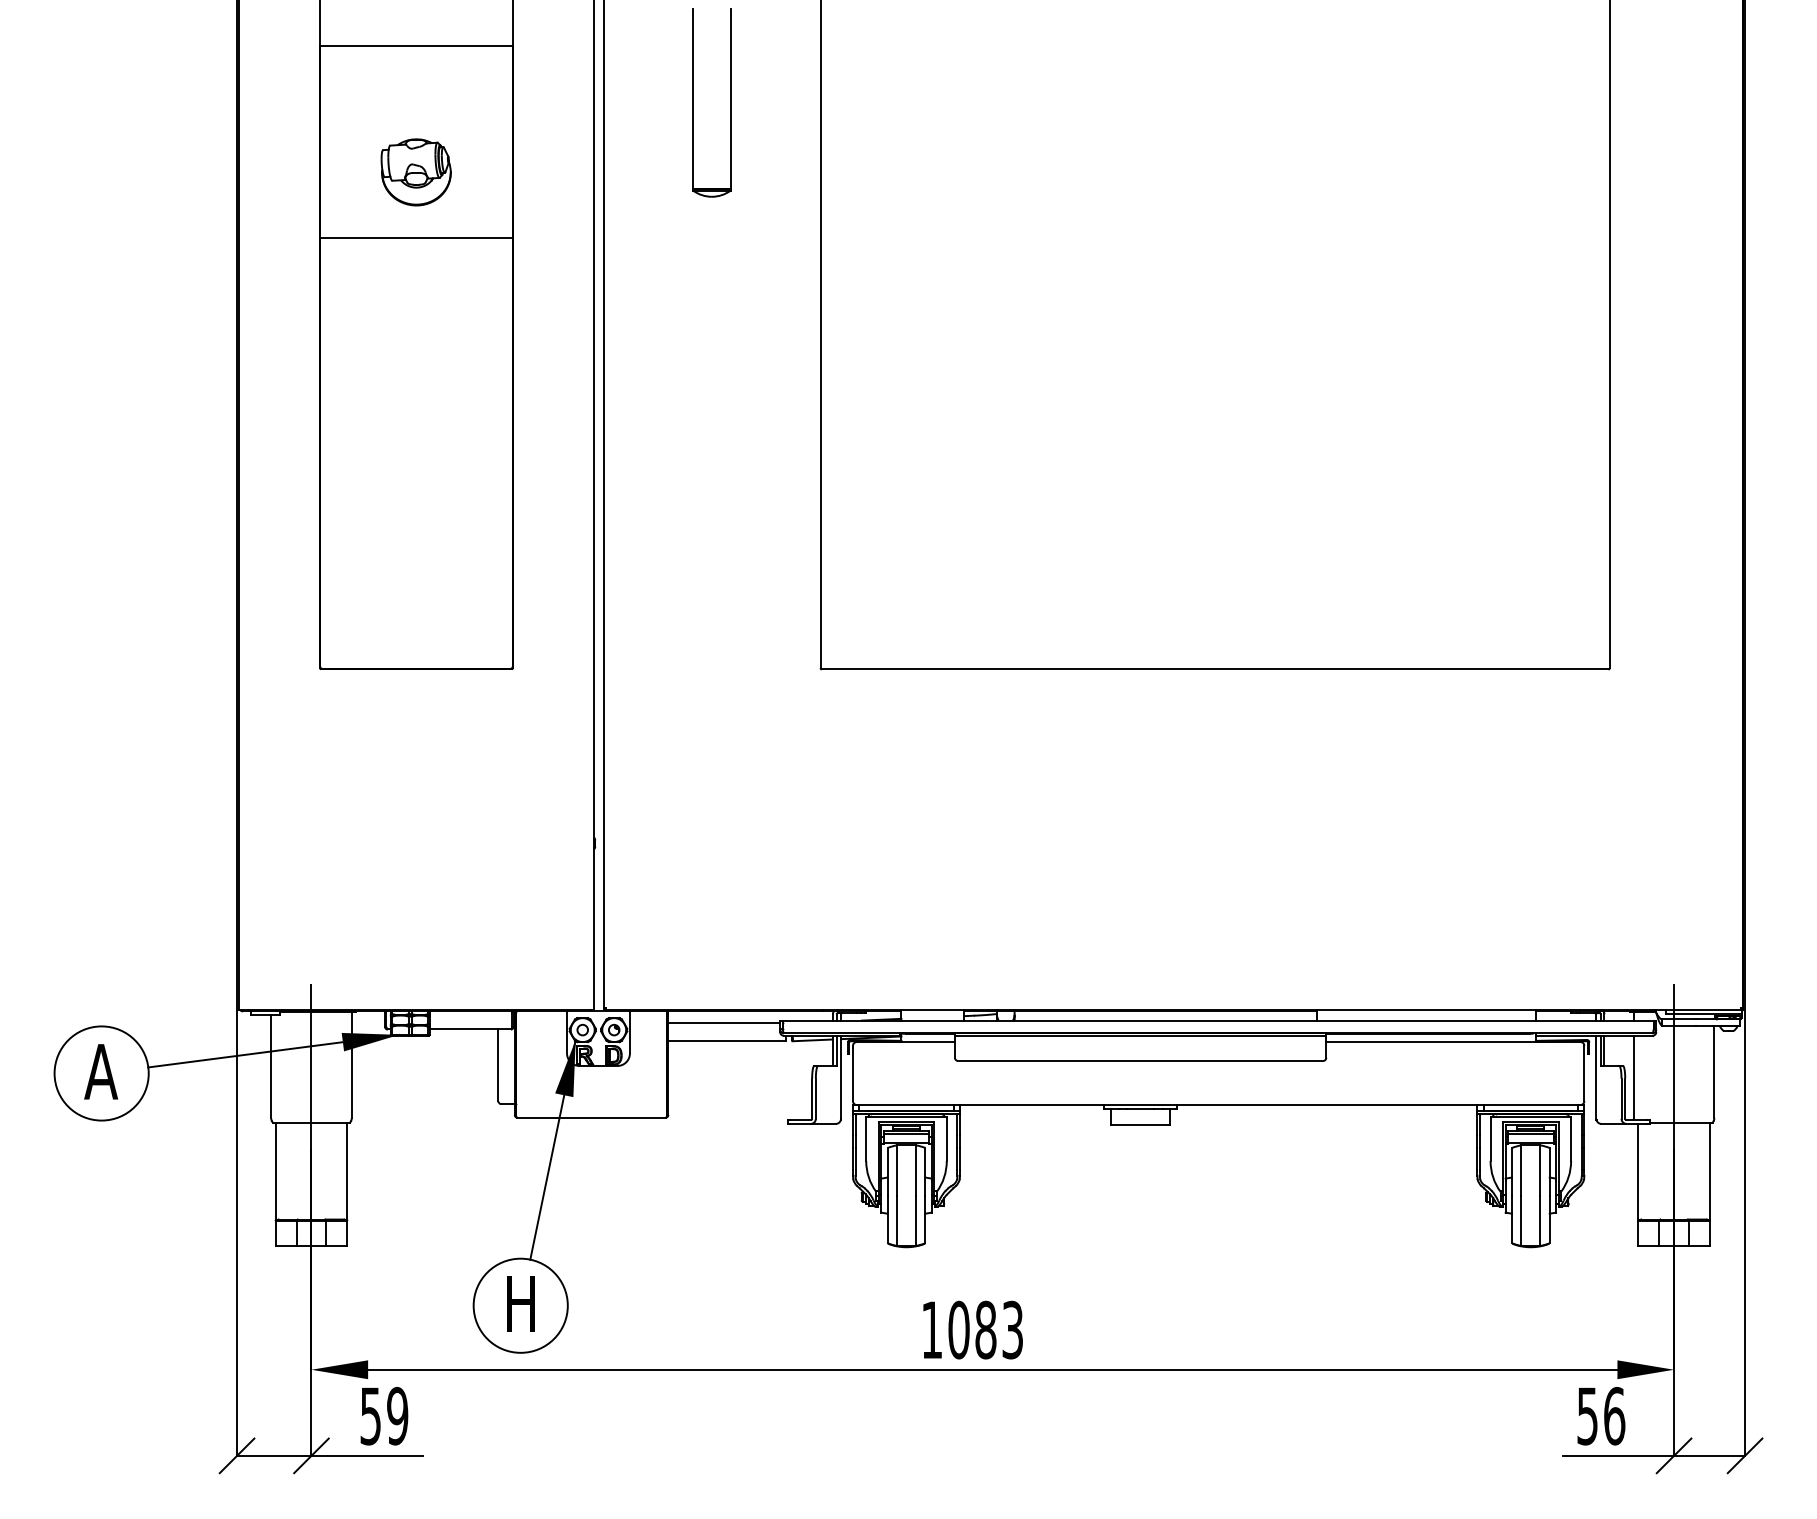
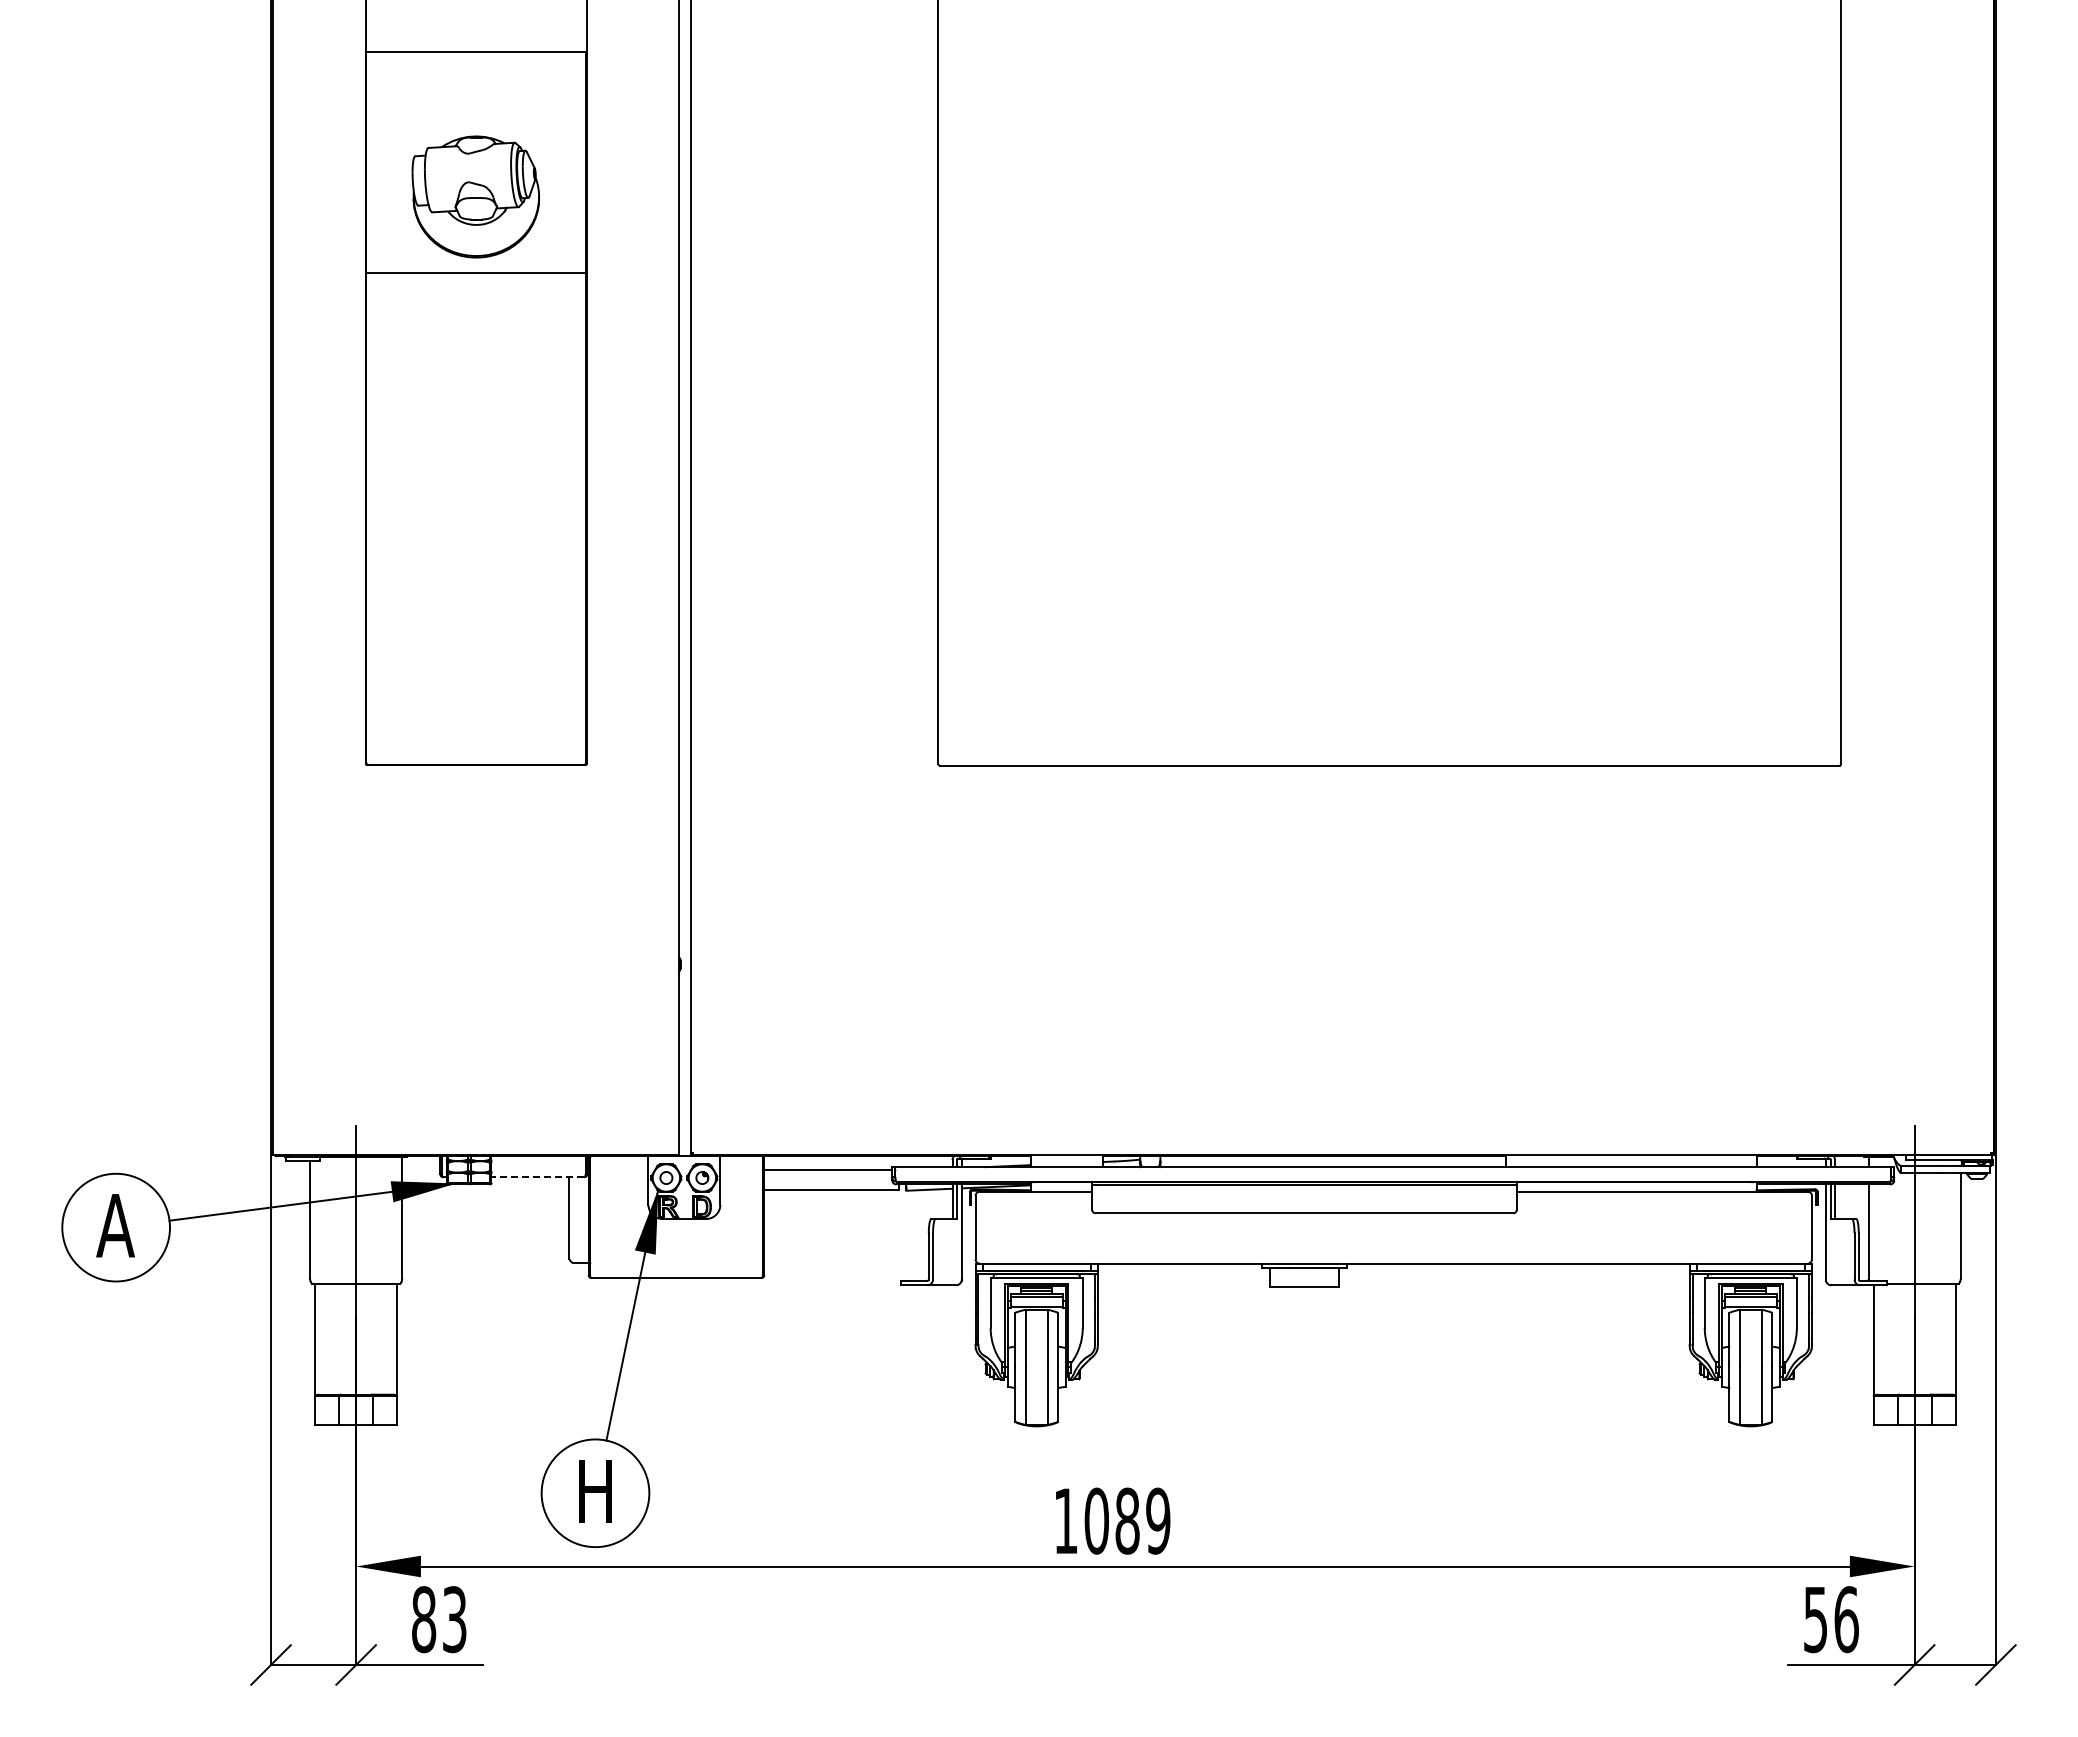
part: (693, 102) -> (793, 117), removed
part: (415, 171) -> (475, 196), size x1.6
line: (470, 1029) -> (537, 1177), solid -> dashed
text: (1012, 1329) -> (1158, 1520), 1083 -> 1089
text: (384, 1416) -> (439, 1619), 59 -> 83

